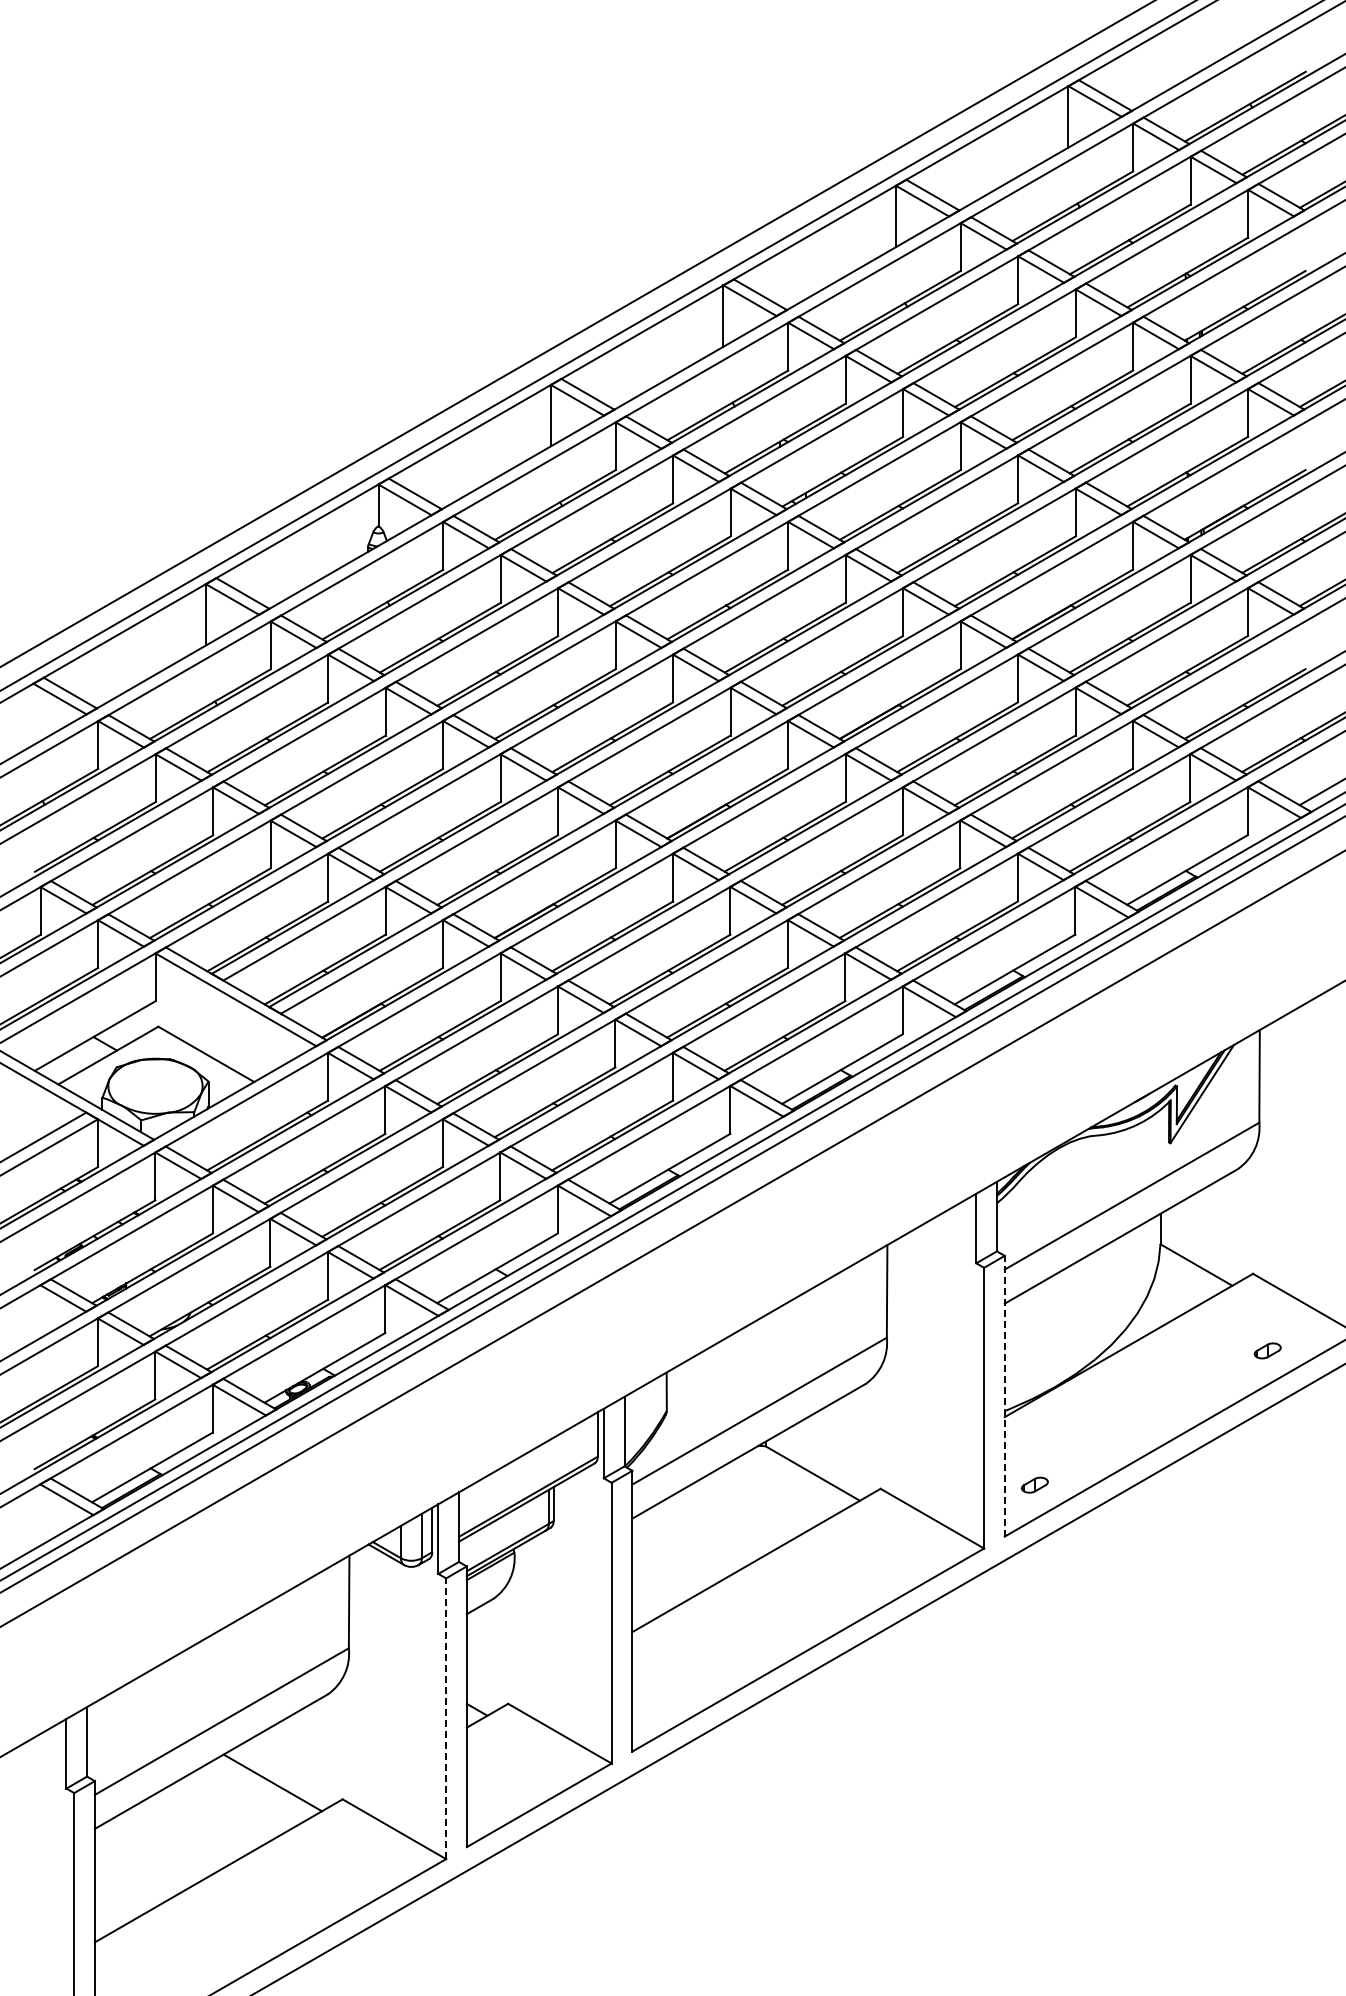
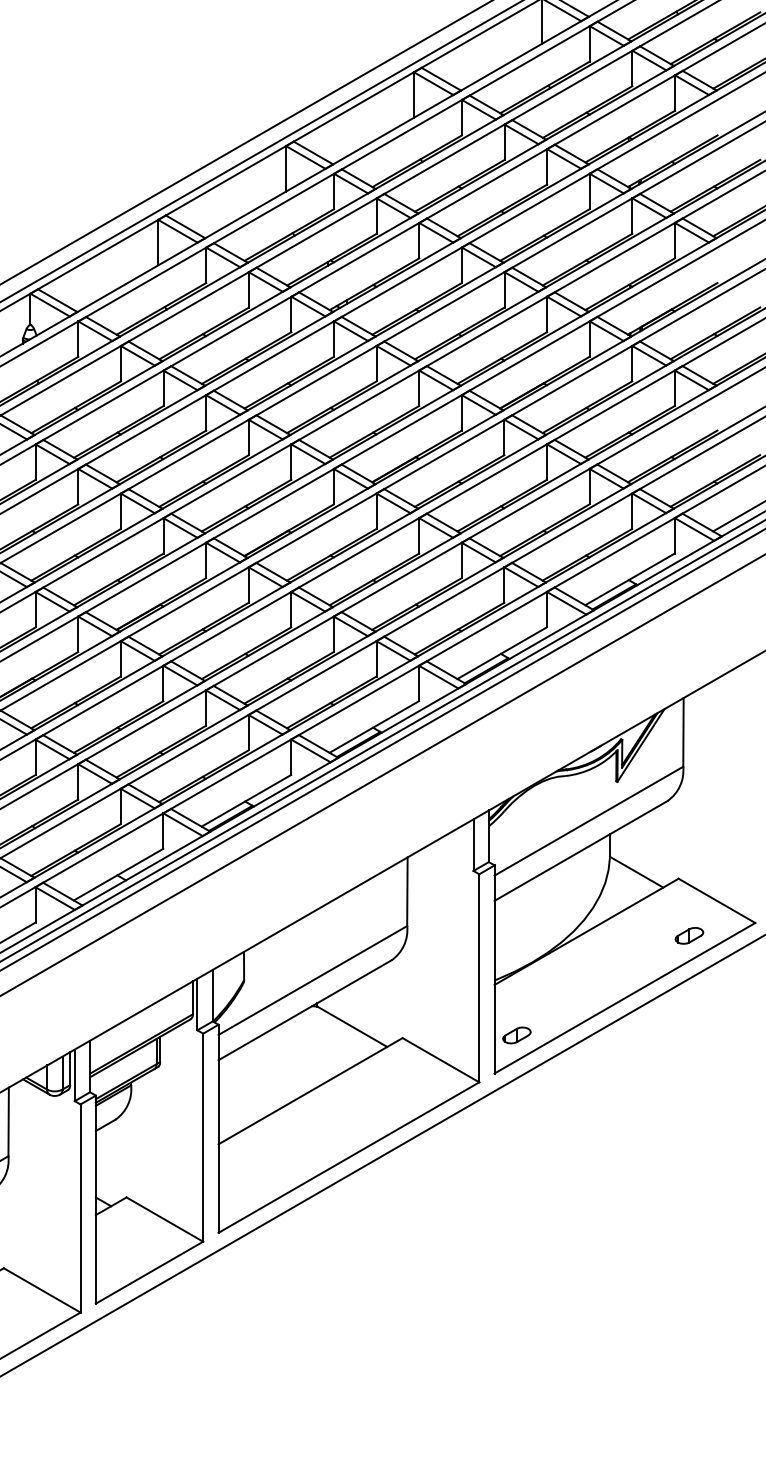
part: (1267, 1350) -> (689, 935), size x1.43
line: (1004, 1395) -> (494, 968), dashed -> solid
part: (1034, 1484) -> (516, 1034), size x1.43
line: (446, 1718) -> (80, 1208), dashed -> solid

